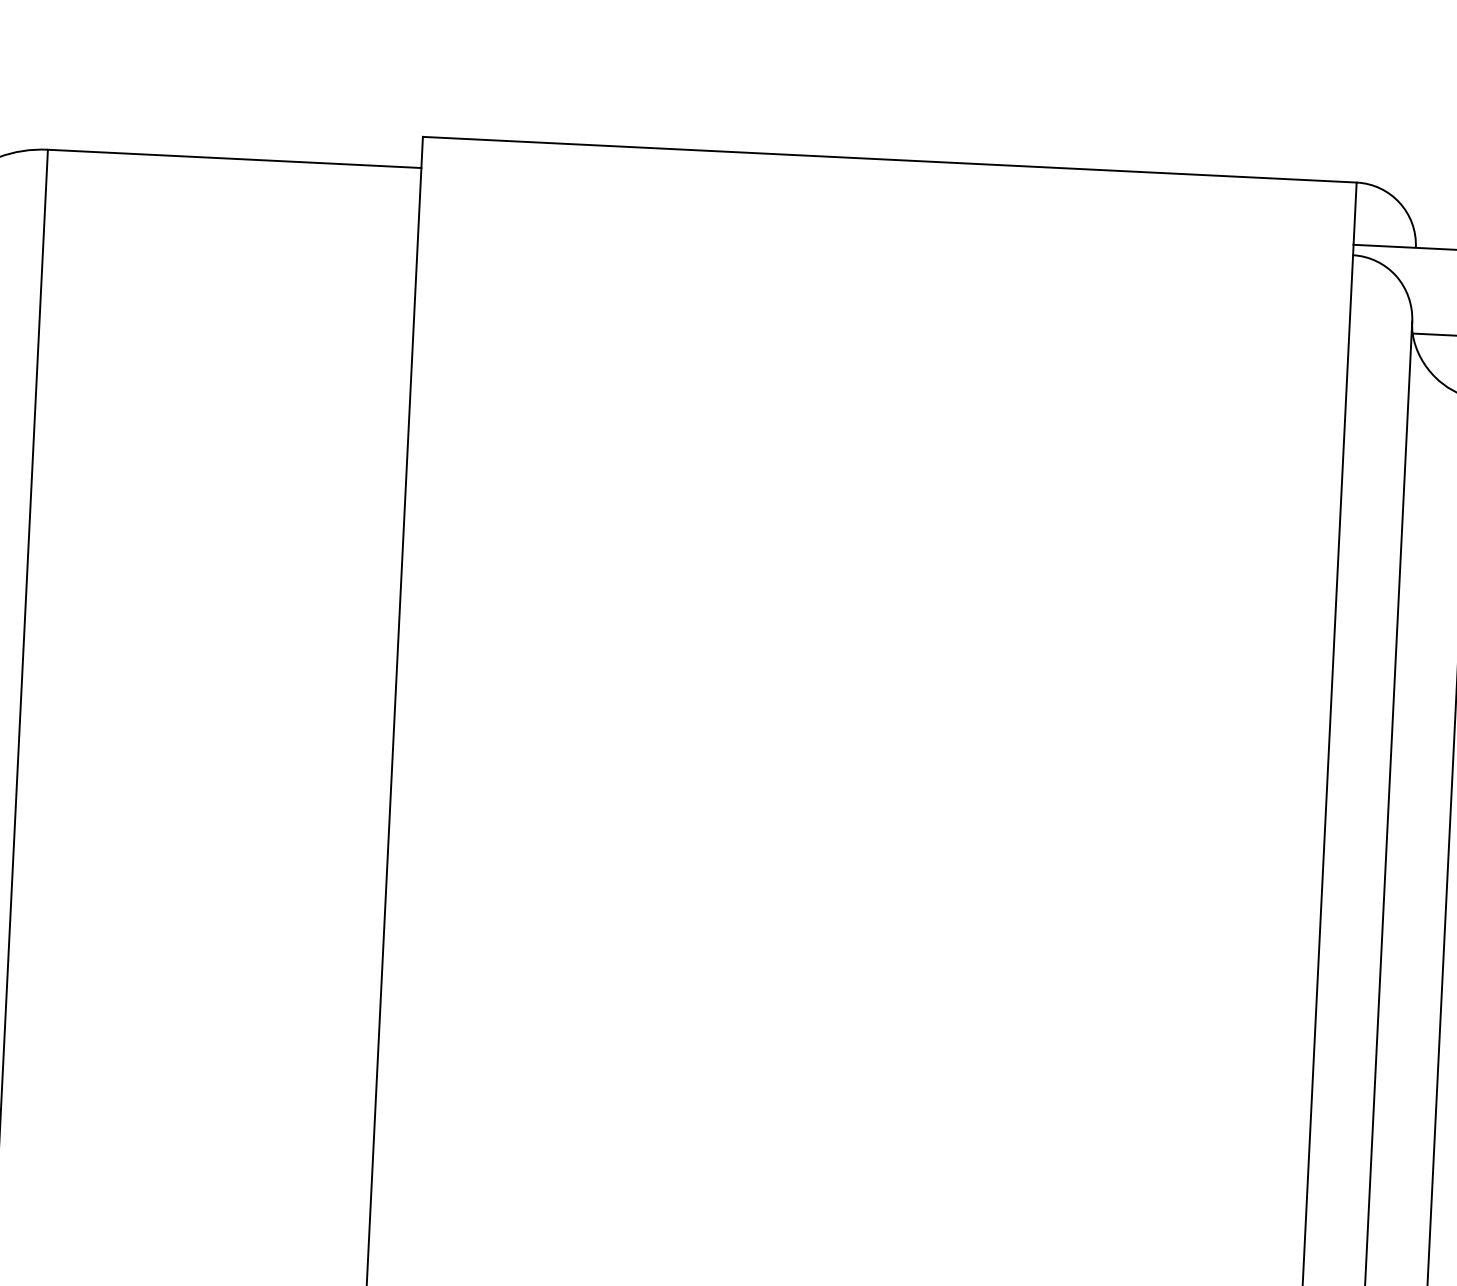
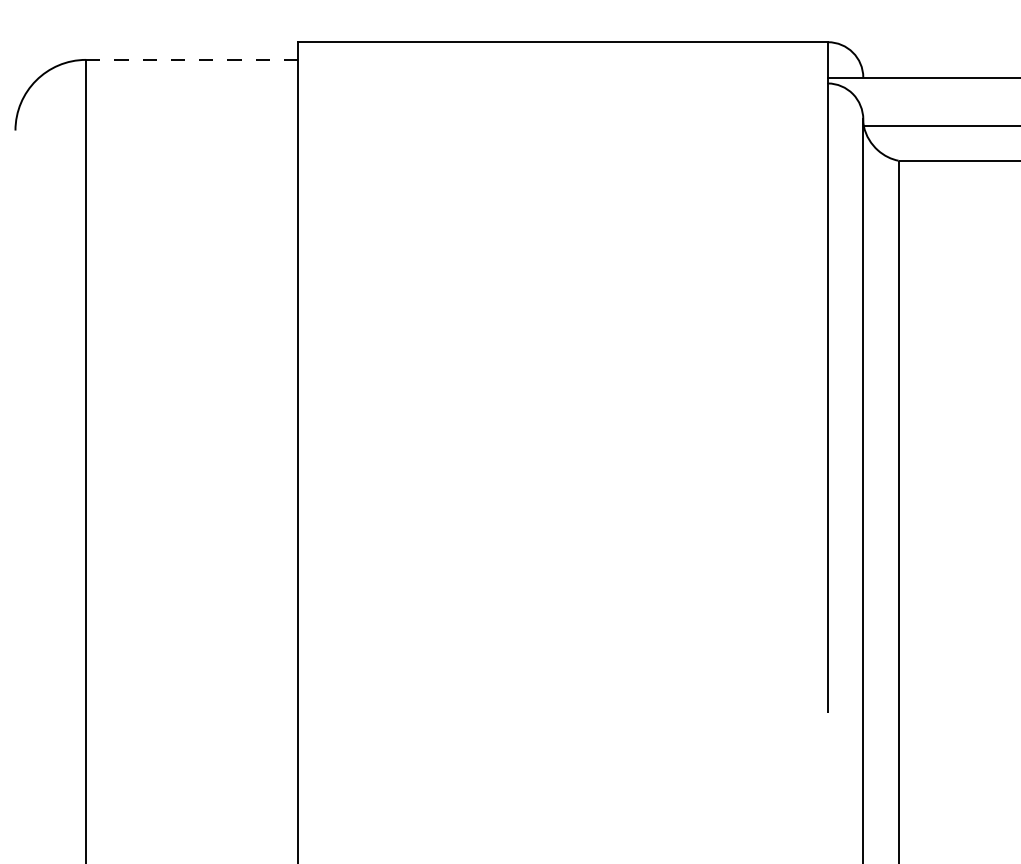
line: (235, 158) -> (192, 59), solid -> dashed

